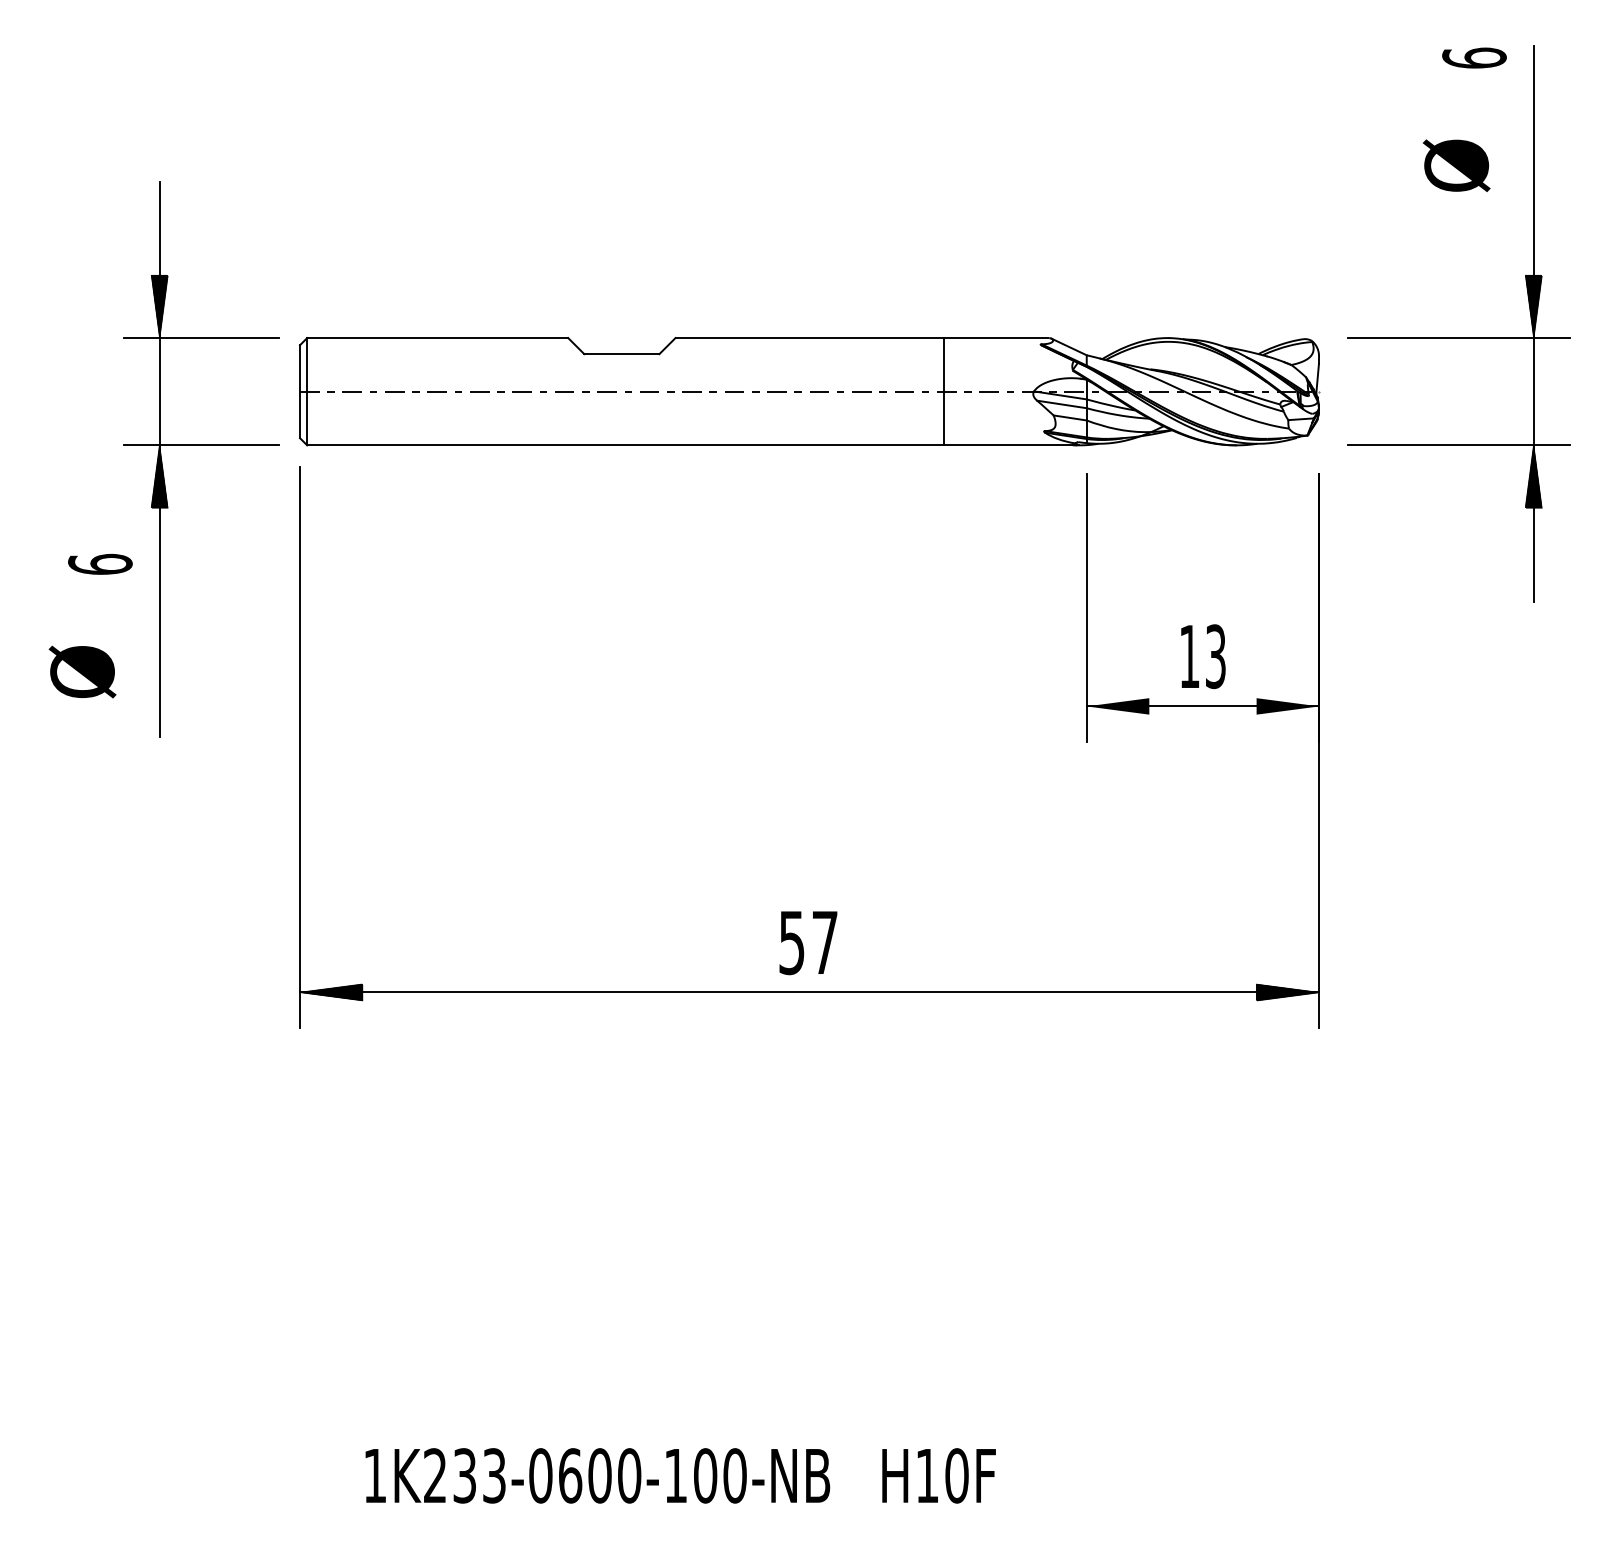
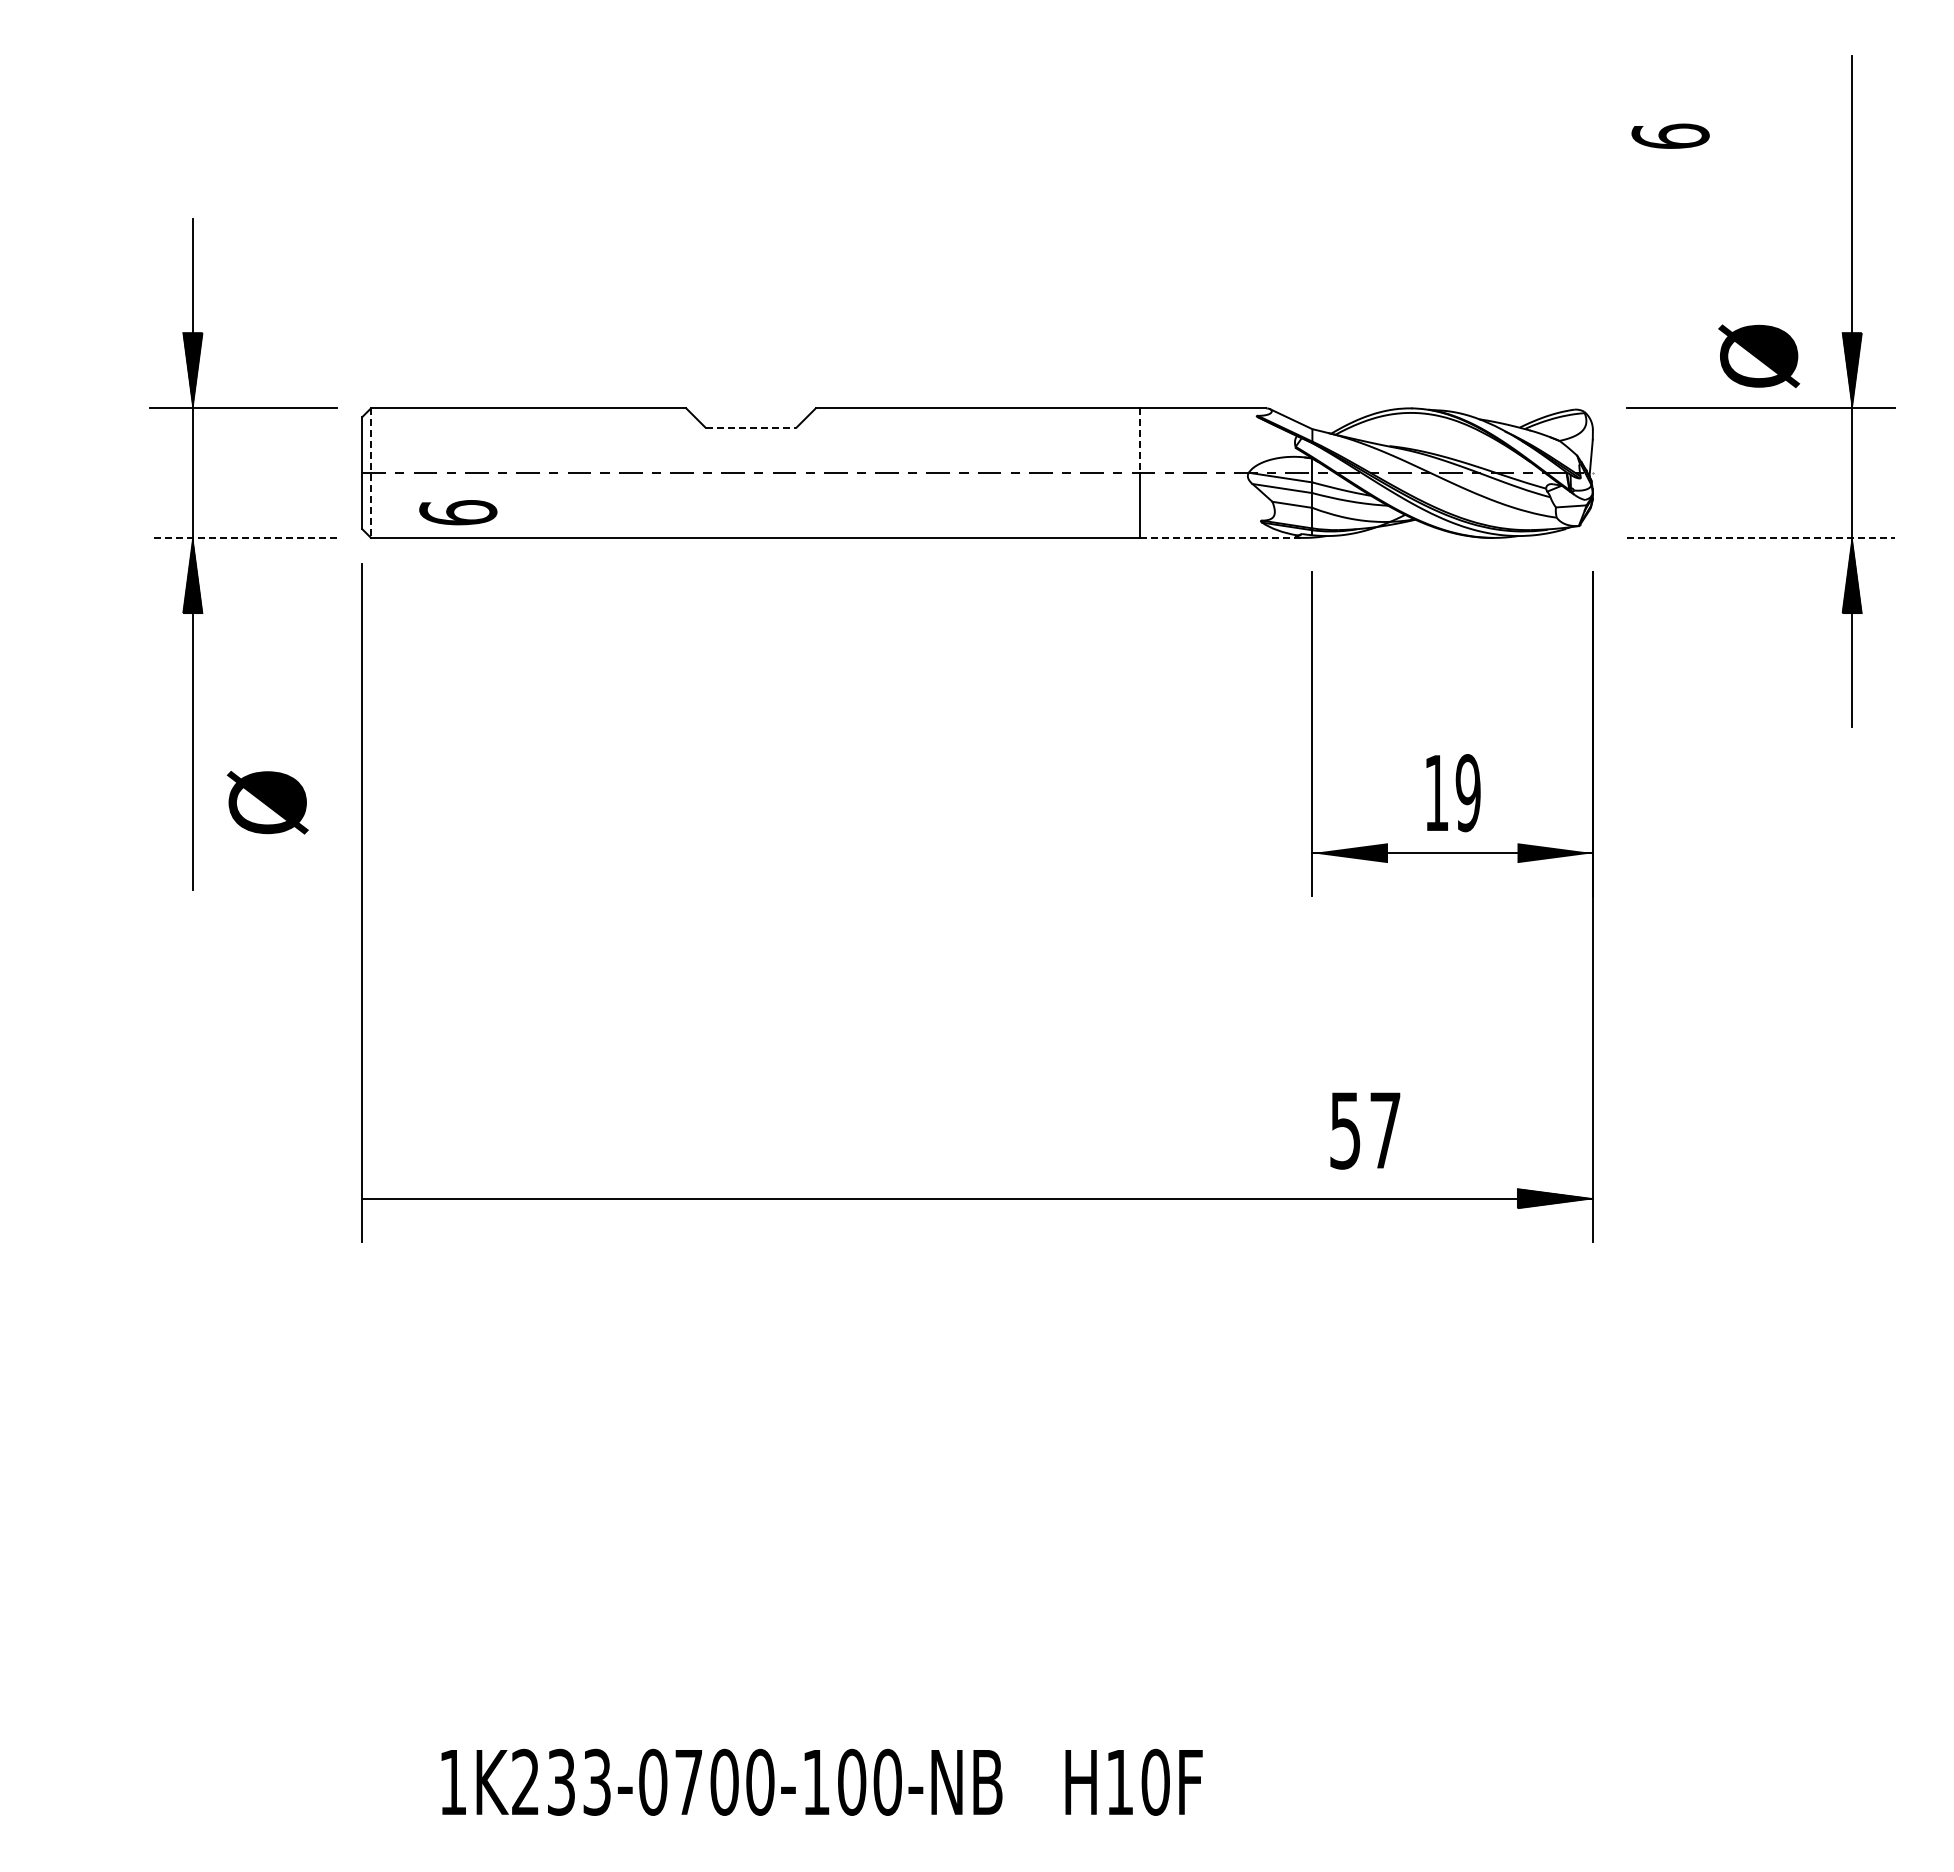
text: (1474, 57) -> (1670, 135), moved
text: (1456, 165) -> (1759, 355), moved
line: (622, 353) -> (751, 427), solid -> dashed
line: (943, 365) -> (1139, 441), solid -> dashed
line: (307, 392) -> (371, 473), solid -> dashed
line: (201, 445) -> (243, 537), solid -> dashed
line: (1011, 445) -> (1221, 537), solid -> dashed
line: (1458, 445) -> (1761, 537), solid -> dashed
text: (100, 564) -> (458, 512), moved
text: (1215, 656) -> (1467, 793), 13 -> 19
text: (82, 671) -> (267, 802), moved
text: (808, 942) -> (1365, 1130), moved
hatch: (330, 992) -> (399, 1198), removed
text: (570, 1475) -> (689, 1781), 1K233-0600-100-NB -> 1K233-0700-100-NB

